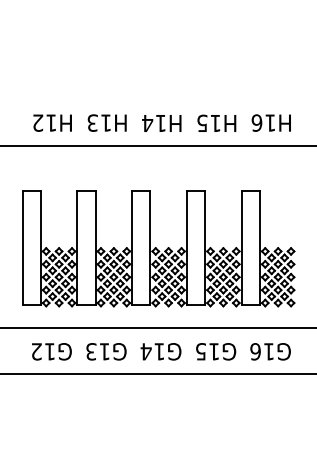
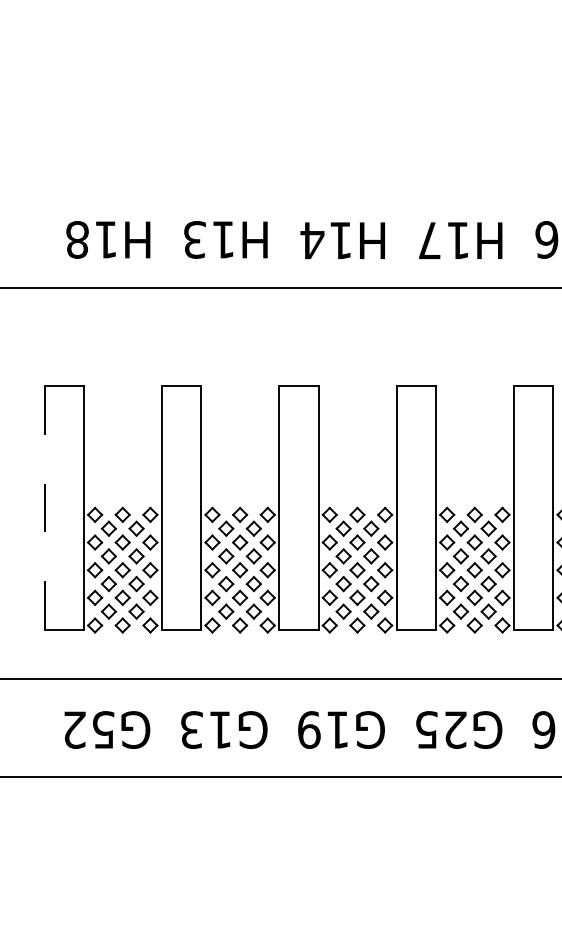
text: (37, 122) -> (76, 238), H12 -> H18
text: (202, 122) -> (430, 238), H15 -> H17
line: (22, 247) -> (44, 506), solid -> dashed
text: (50, 351) -> (104, 729), G12 -> G52
text: (145, 351) -> (307, 729), G14 -> G19
text: (214, 351) -> (455, 729), G15 -> G25

